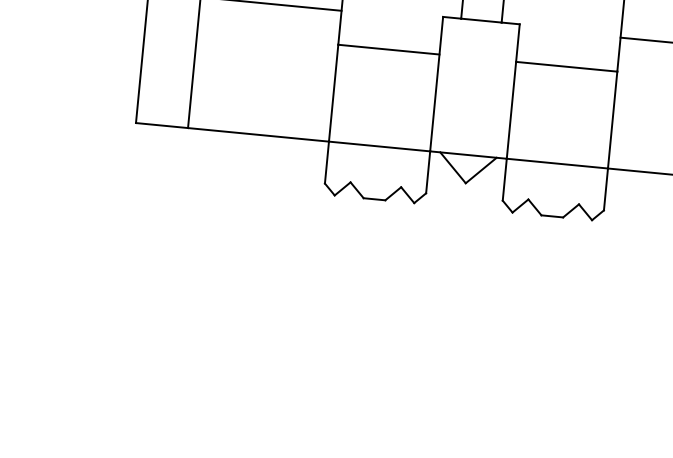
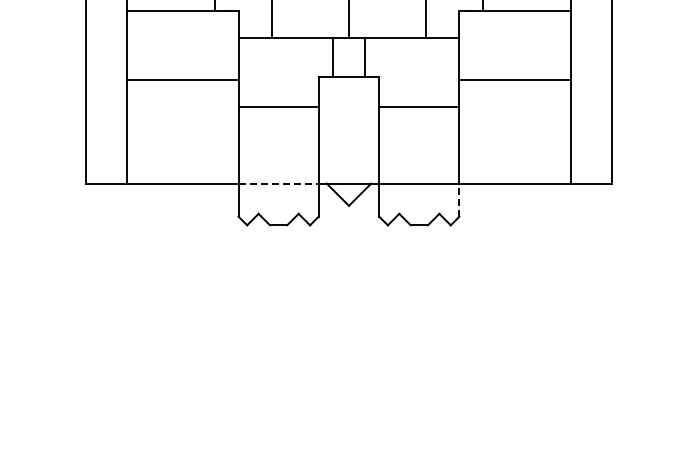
line: (380, 146) -> (279, 183), solid -> dashed
line: (606, 189) -> (459, 200), solid -> dashed

